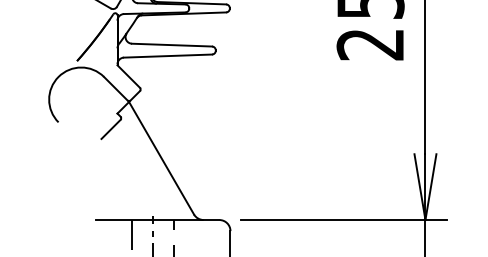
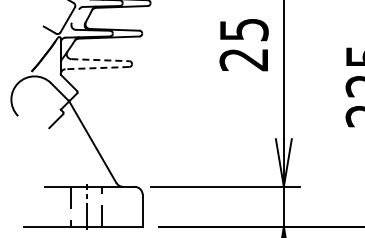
line: (172, 45) -> (100, 60), solid -> dashed
line: (168, 56) -> (97, 68), solid -> dashed

